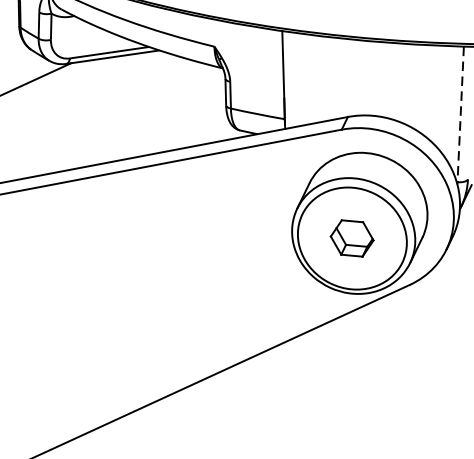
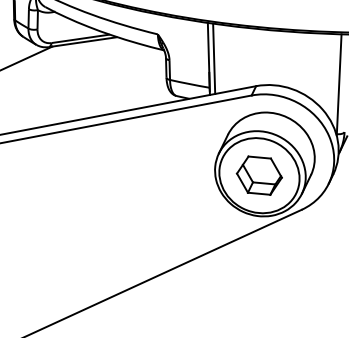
line: (291, 79) -> (214, 58), added
line: (461, 114) -> (339, 84), dashed -> solid
part: (351, 238) -> (258, 175), size x1.43

